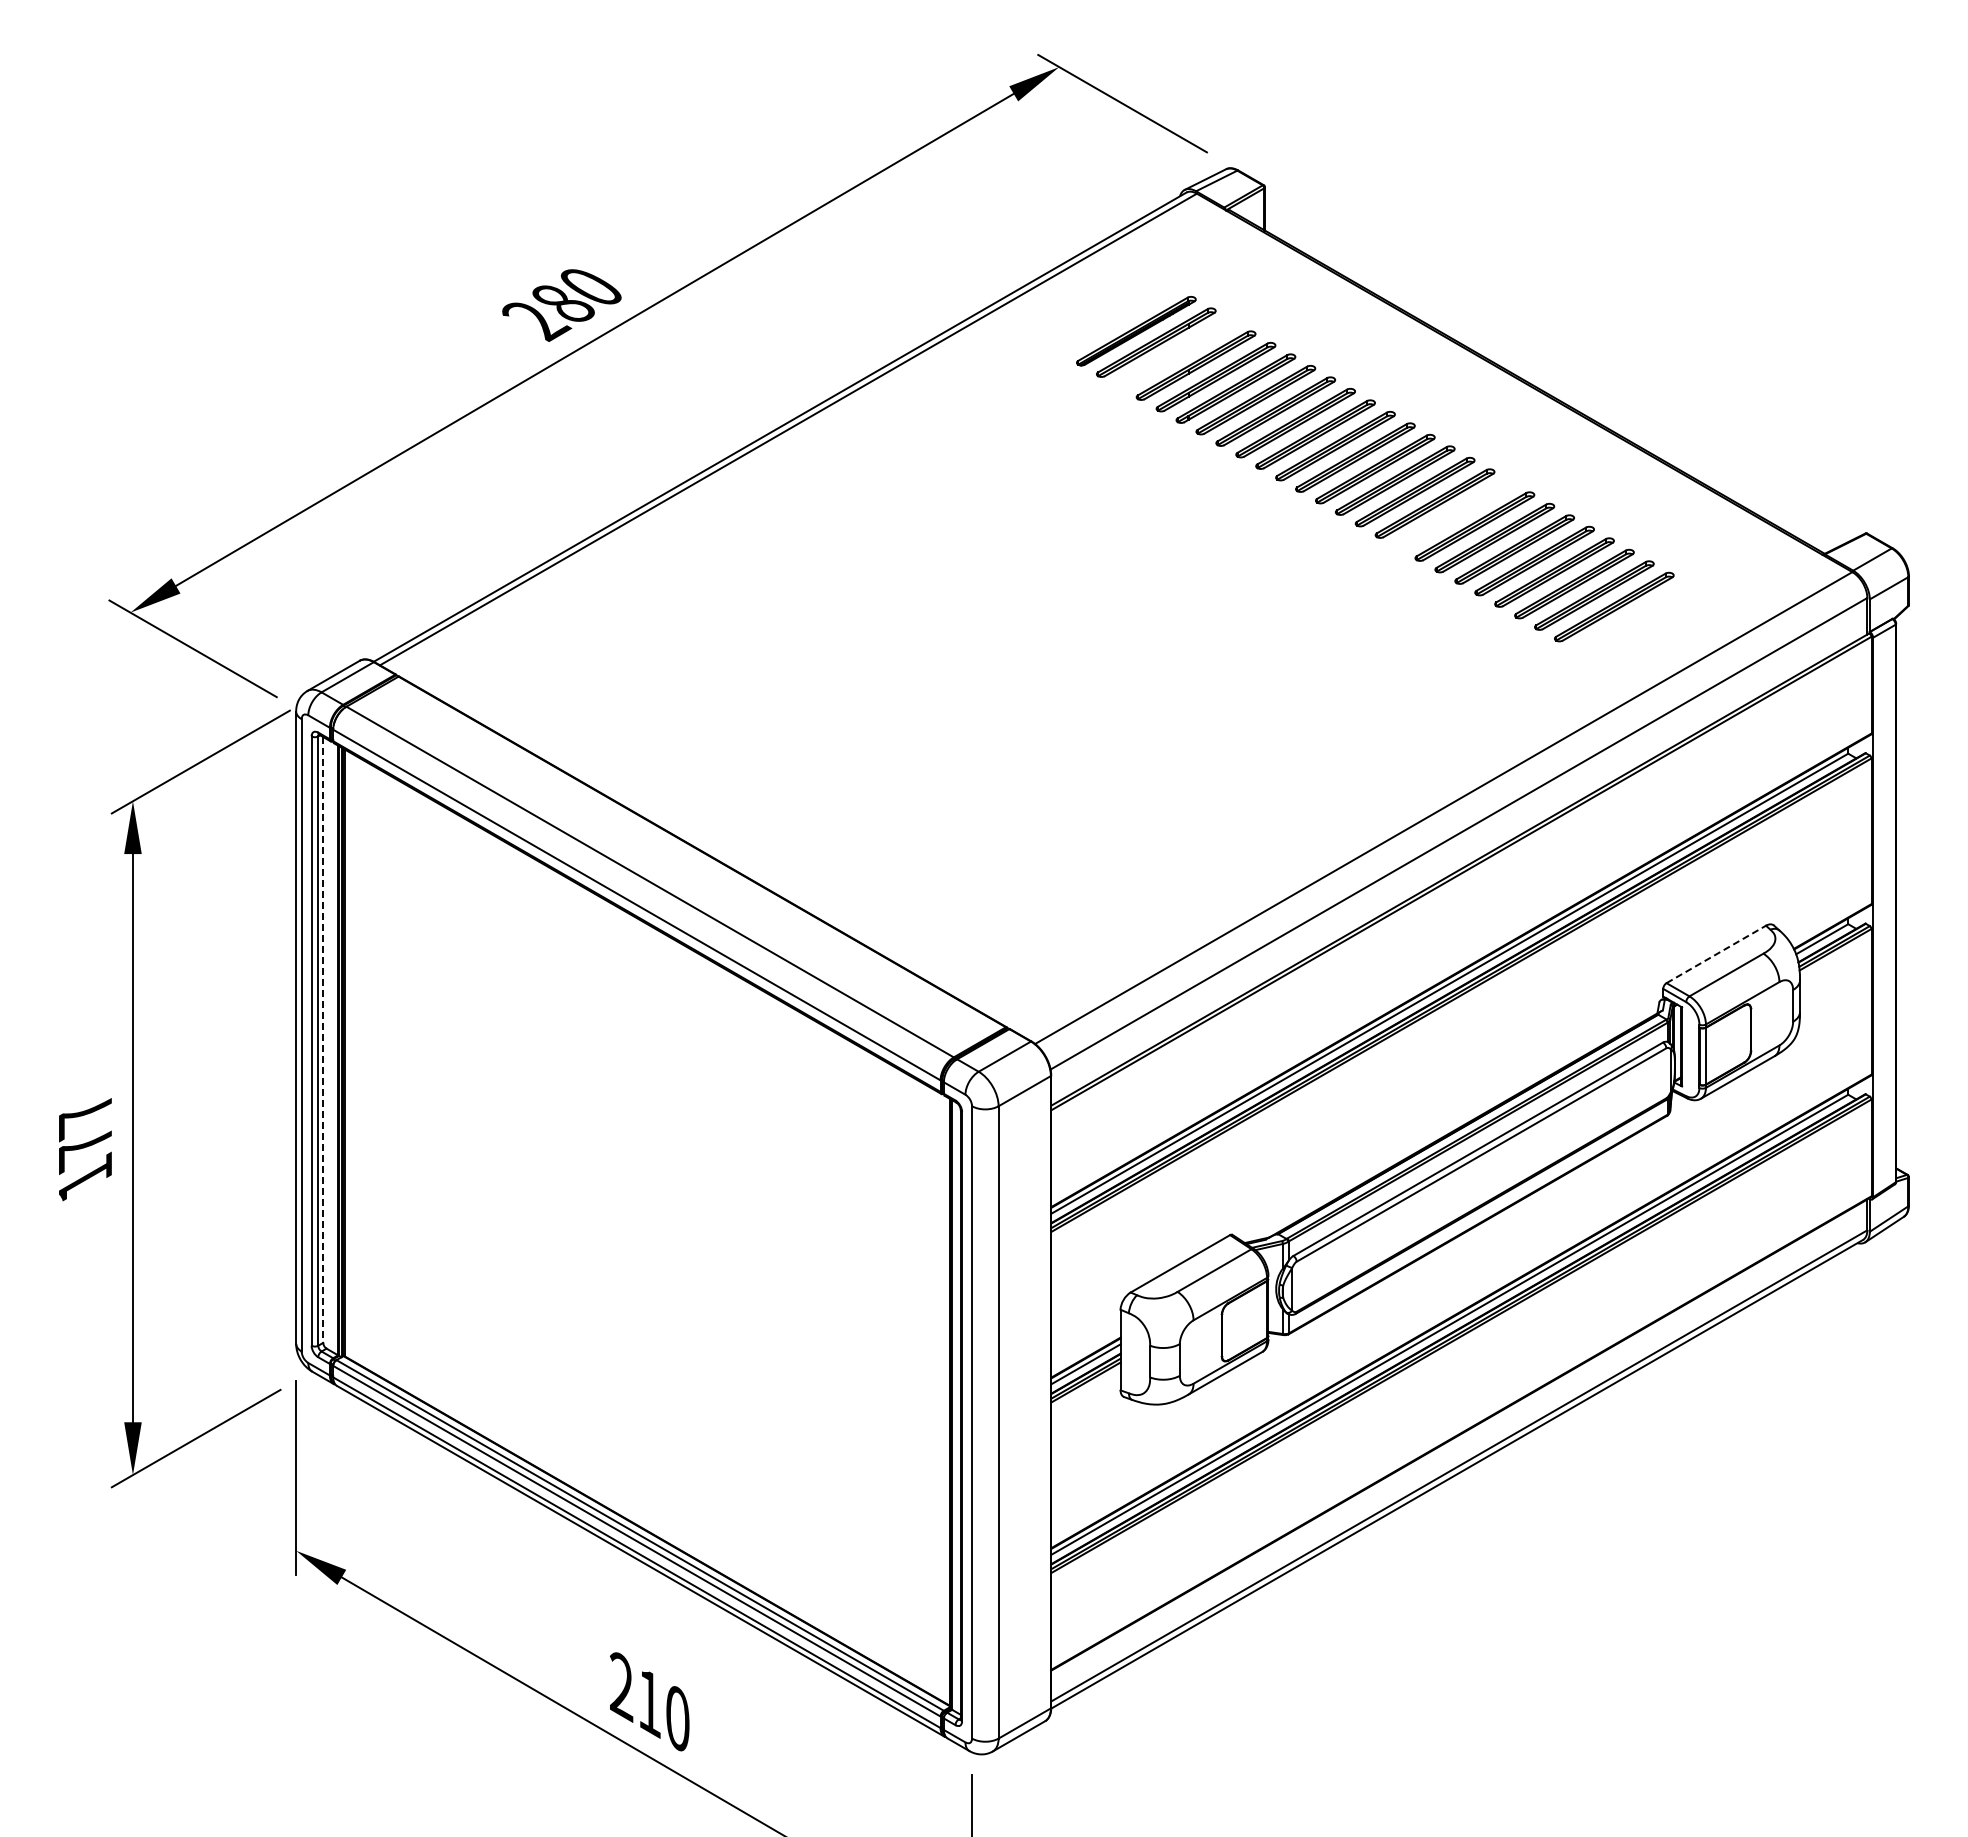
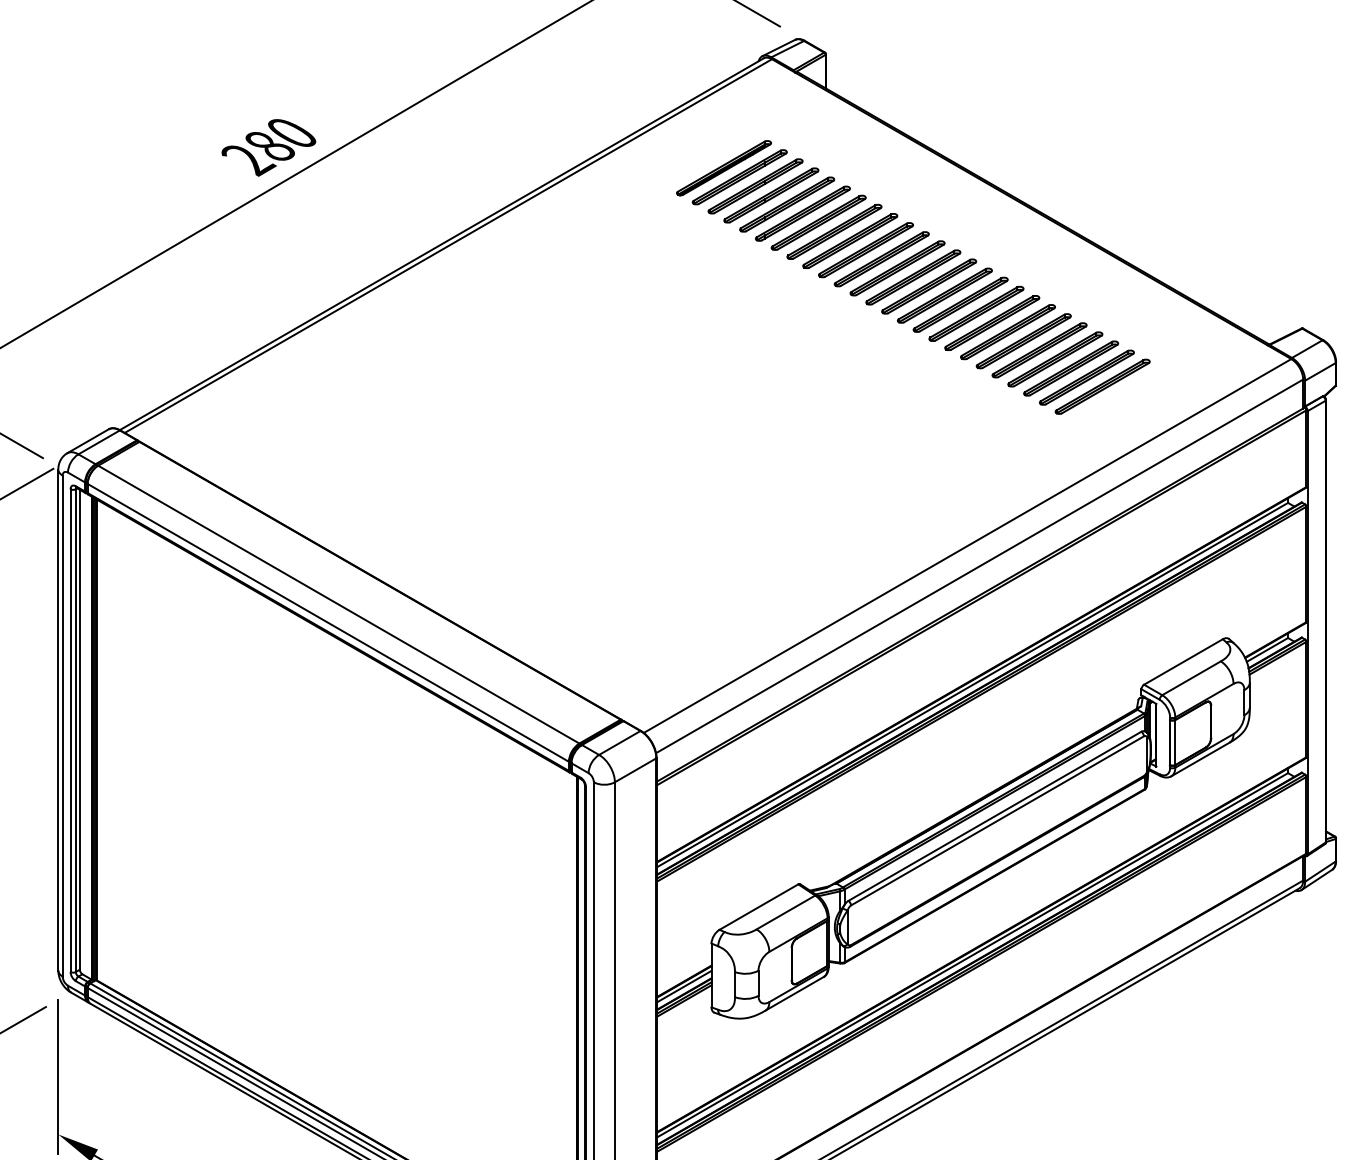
part: (1175, 354) -> (755, 186), added
part: (1454, 514) -> (976, 313), added
line: (1716, 954) -> (1183, 662), dashed -> solid
line: (323, 1039) -> (80, 729), dashed -> solid

